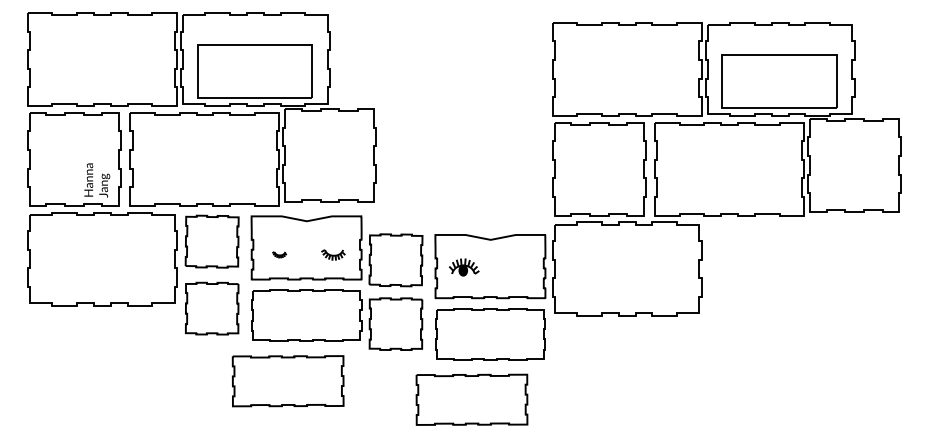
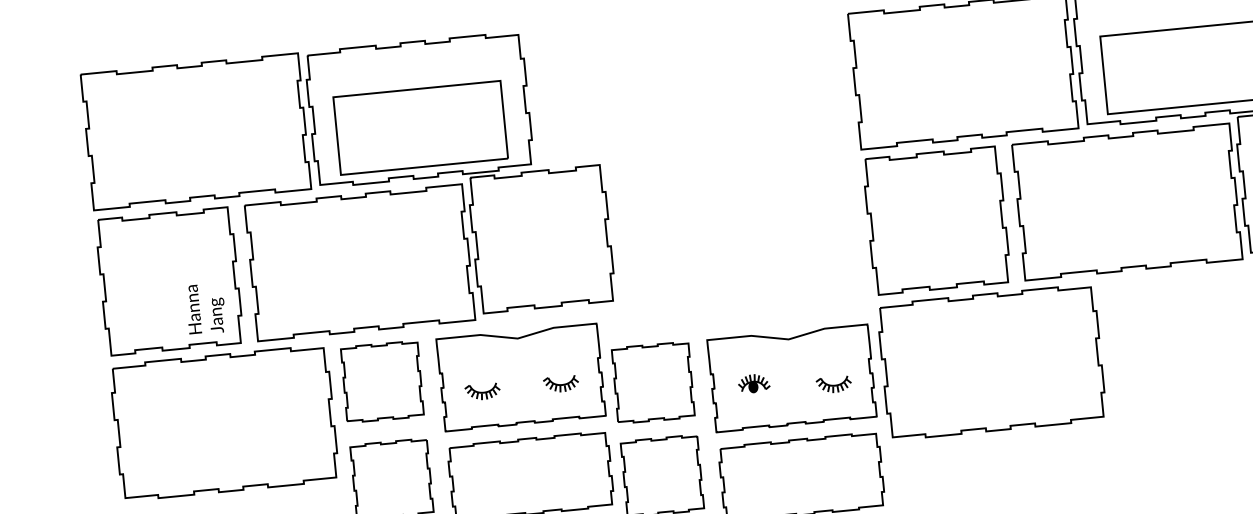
part: (279, 254) -> (482, 390), size x1.67
part: (464, 267) -> (754, 383), size x0.71
part: (518, 273) -> (833, 384), added

